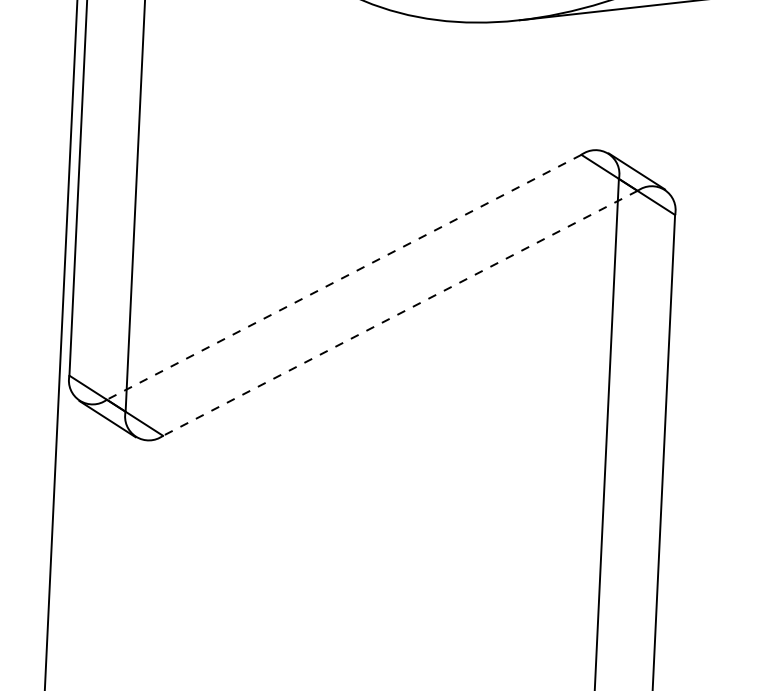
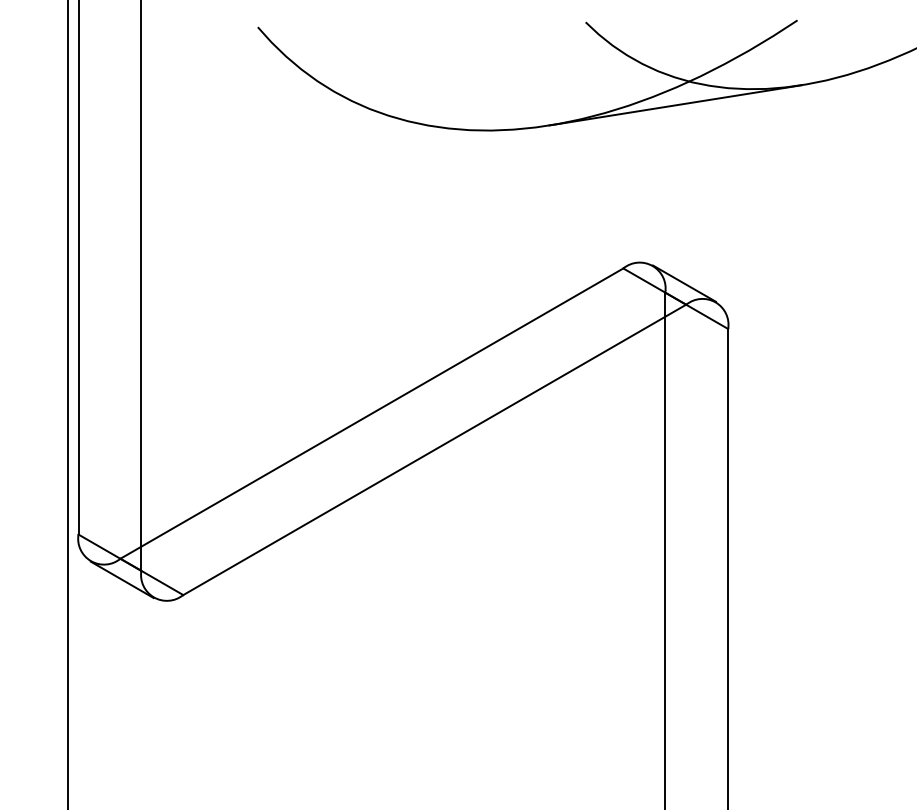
line: (343, 277) -> (371, 413), dashed -> solid
line: (400, 313) -> (434, 450), dashed -> solid

